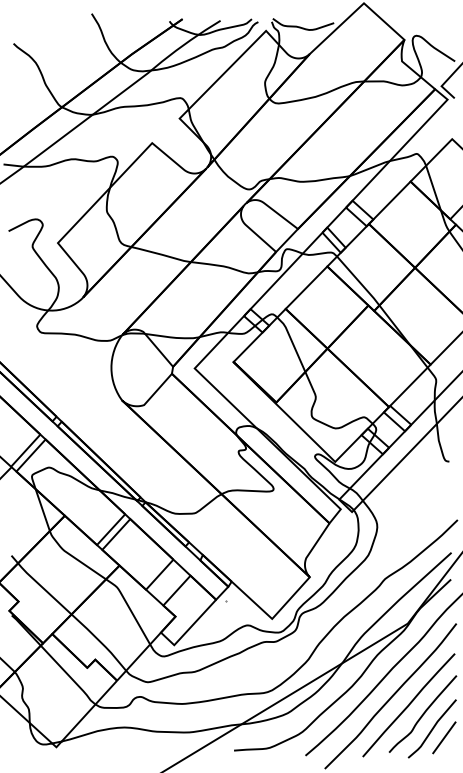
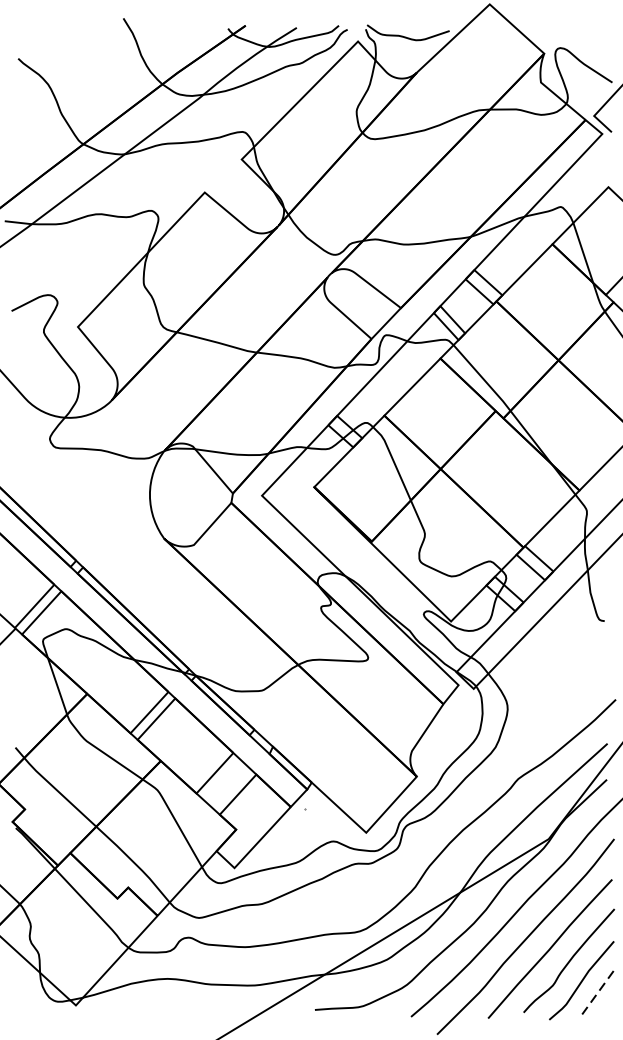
line: (444, 737) -> (598, 992), solid -> dashed

